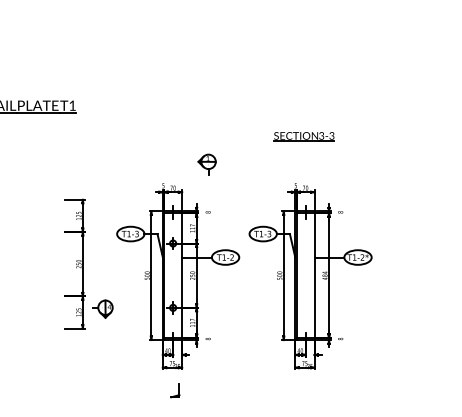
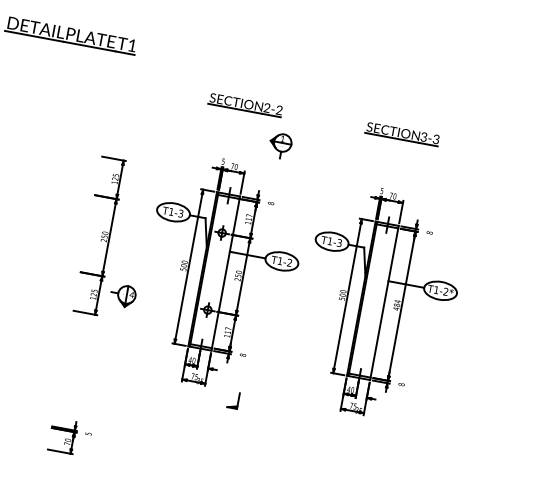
part: (172, 136) -> (245, 104), added
part: (175, 390) -> (233, 399), moved

